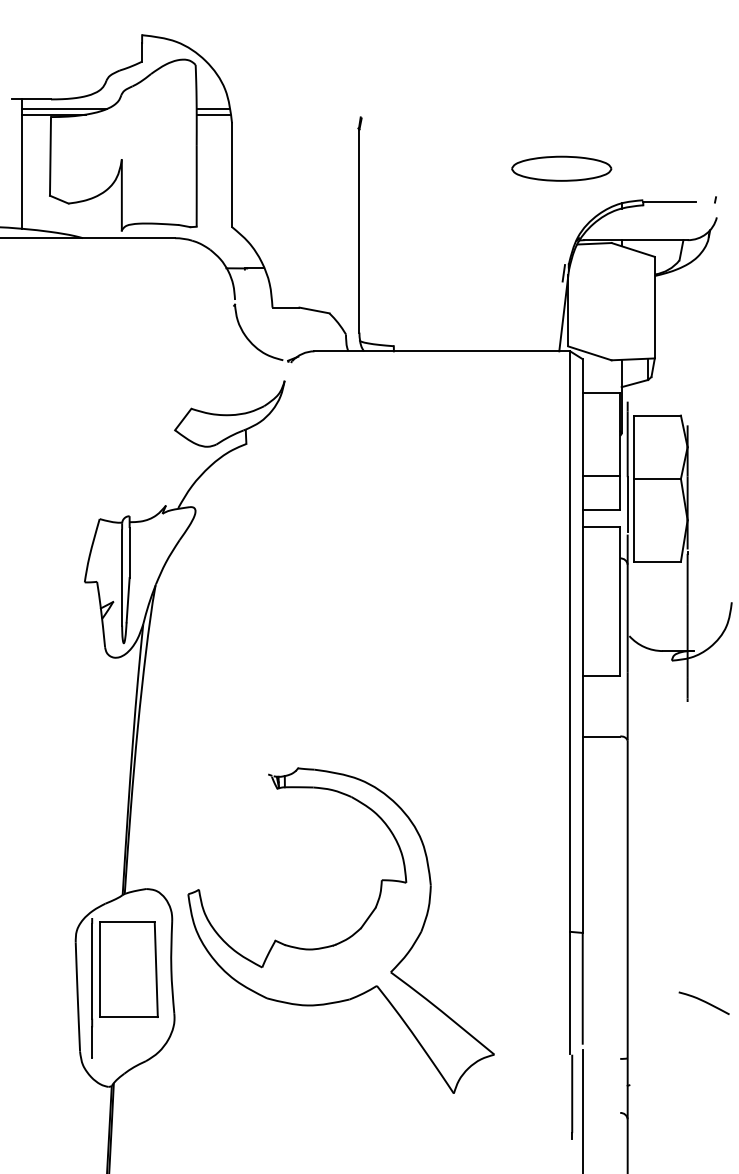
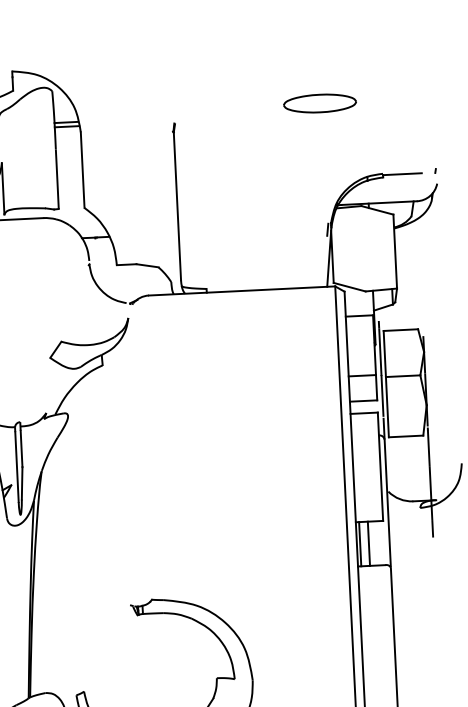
part: (561, 168) -> (319, 103), moved
line: (587, 705) -> (360, 543), added
line: (599, 705) -> (369, 543), added

